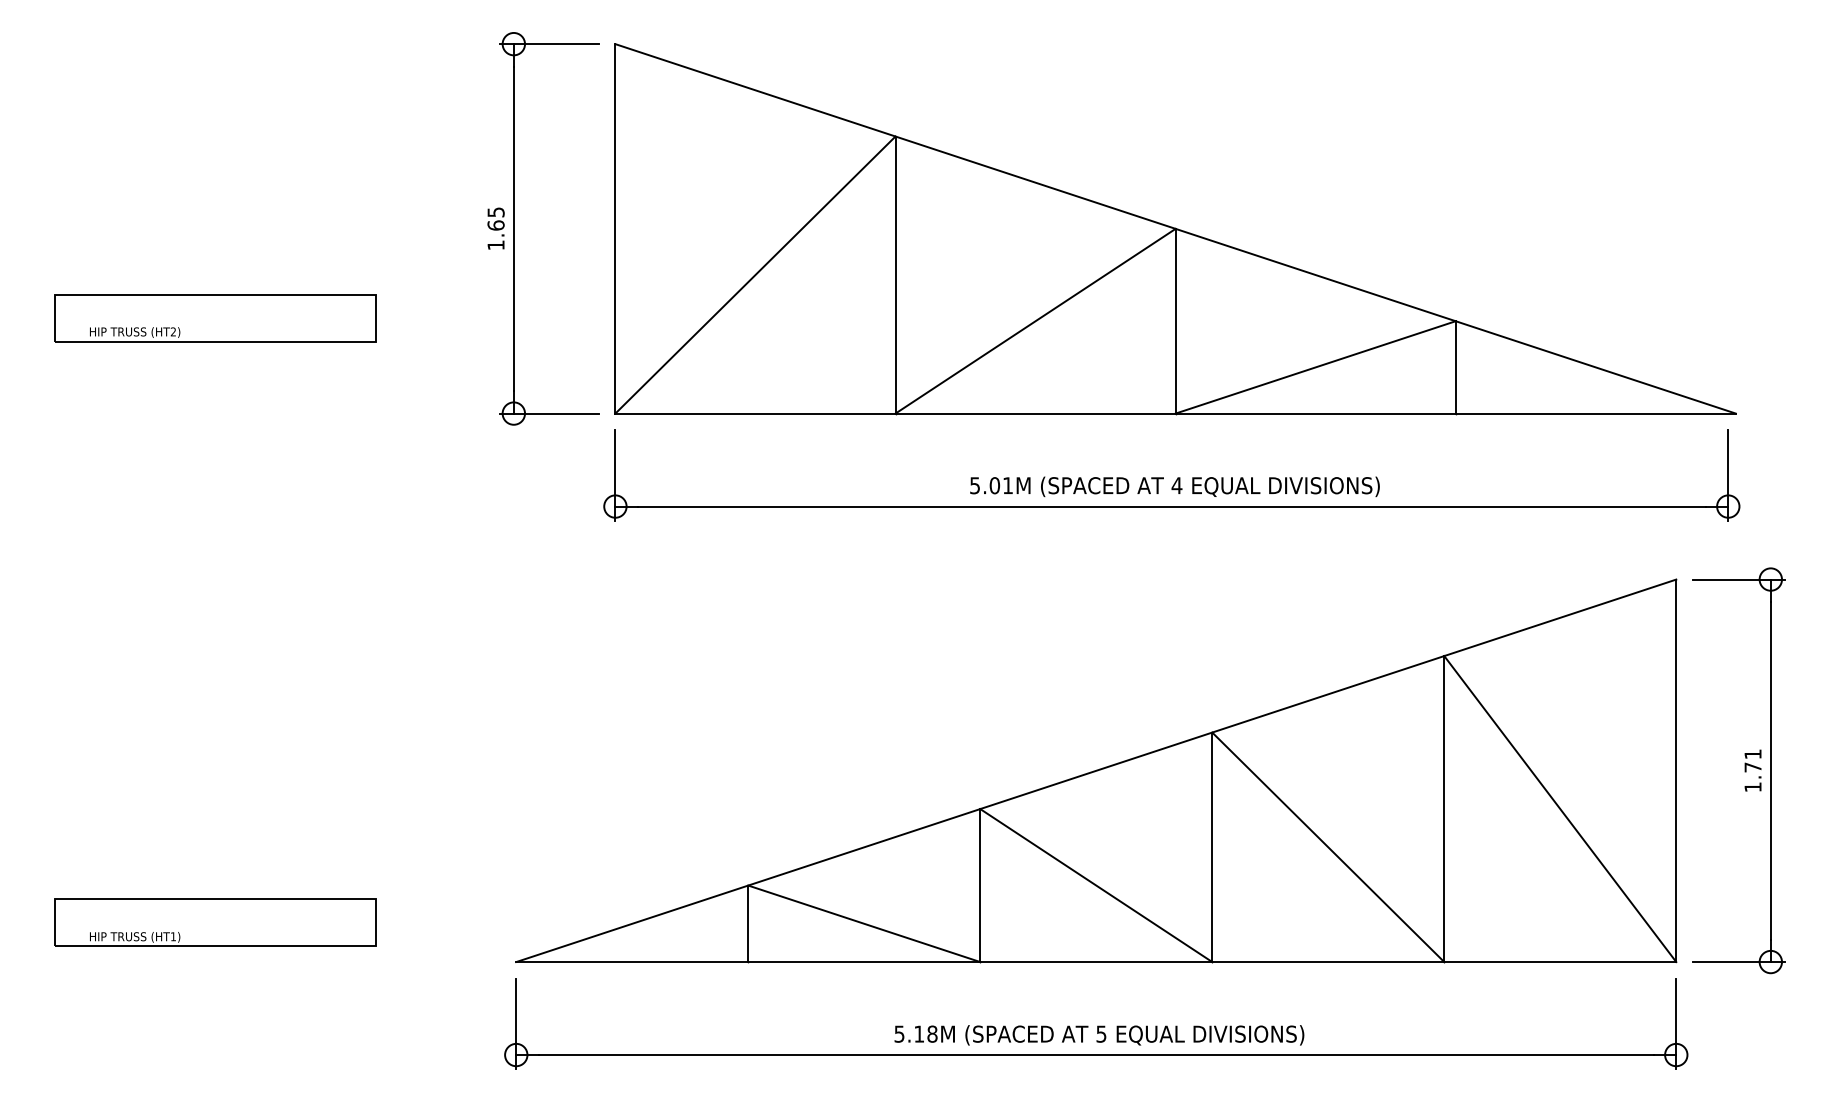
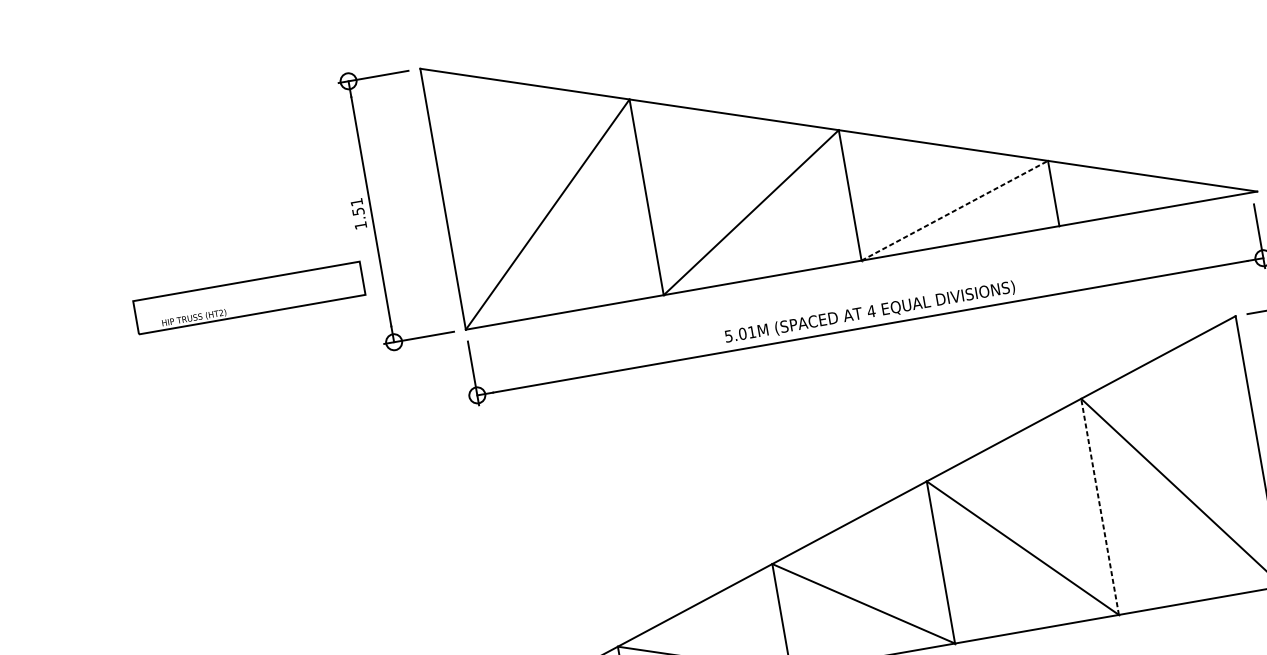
text: (495, 218) -> (357, 206), 1.65 -> 1.51
part: (215, 318) -> (249, 298), moved
line: (1316, 367) -> (955, 210), solid -> dashed
line: (1444, 809) -> (1100, 507), solid -> dashed

